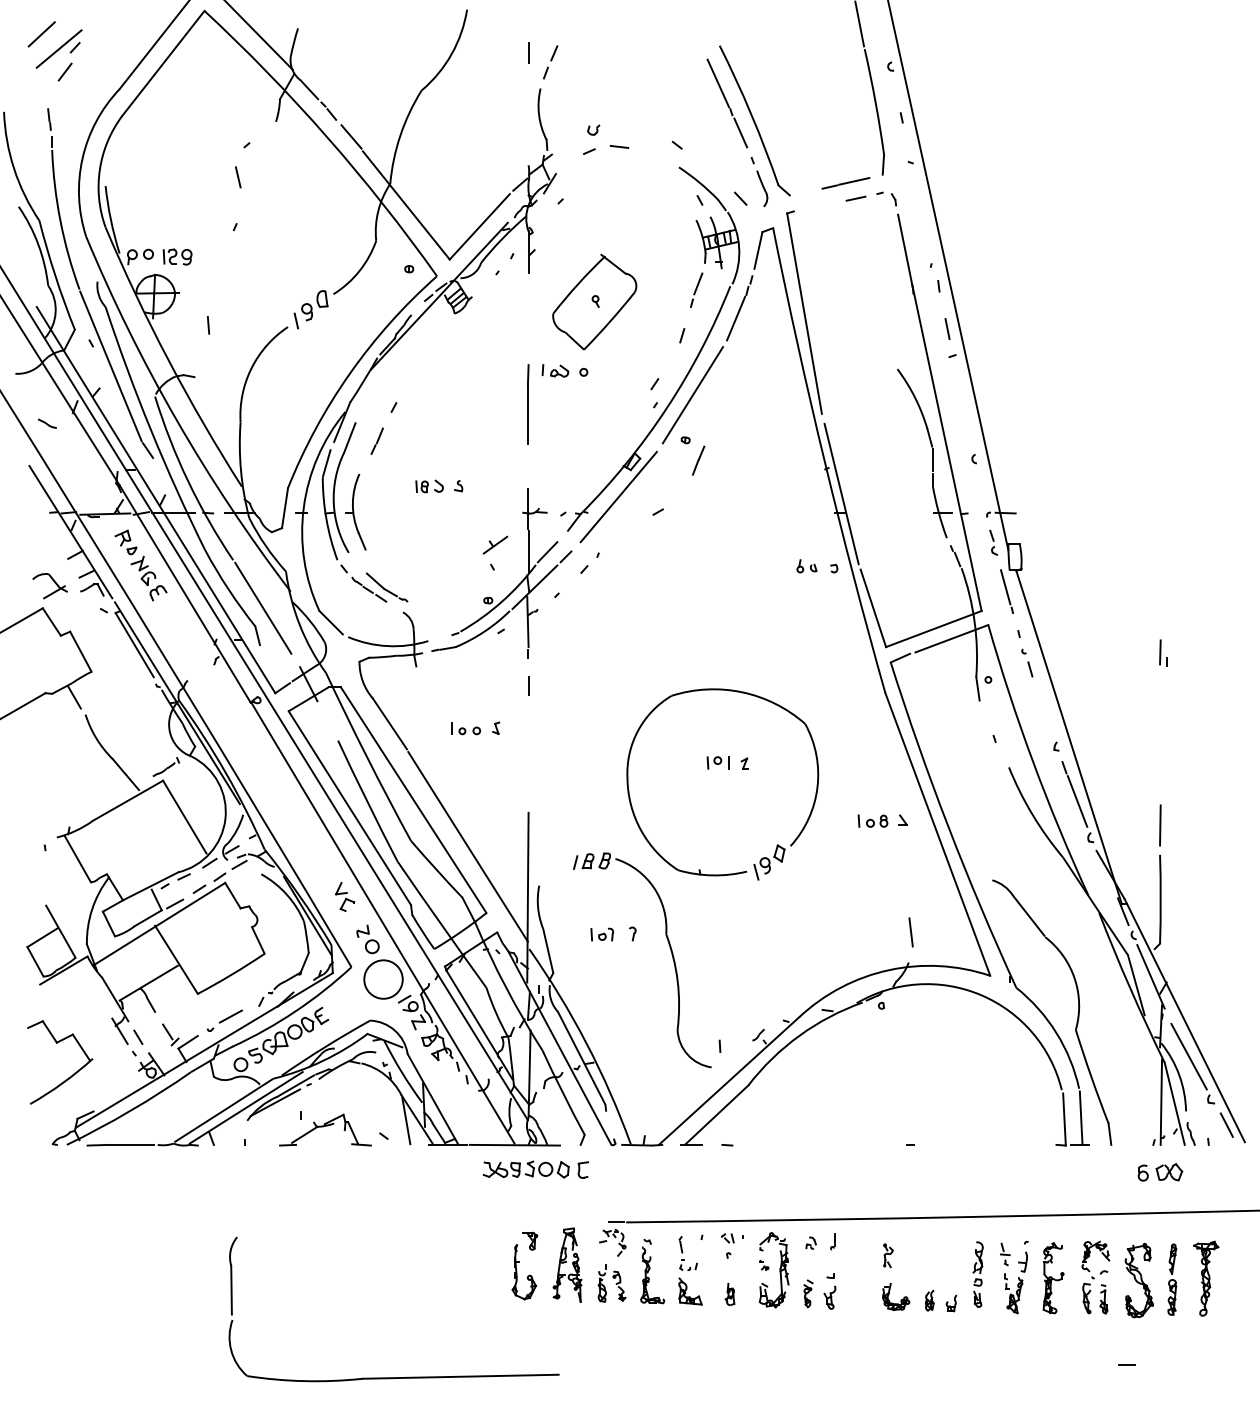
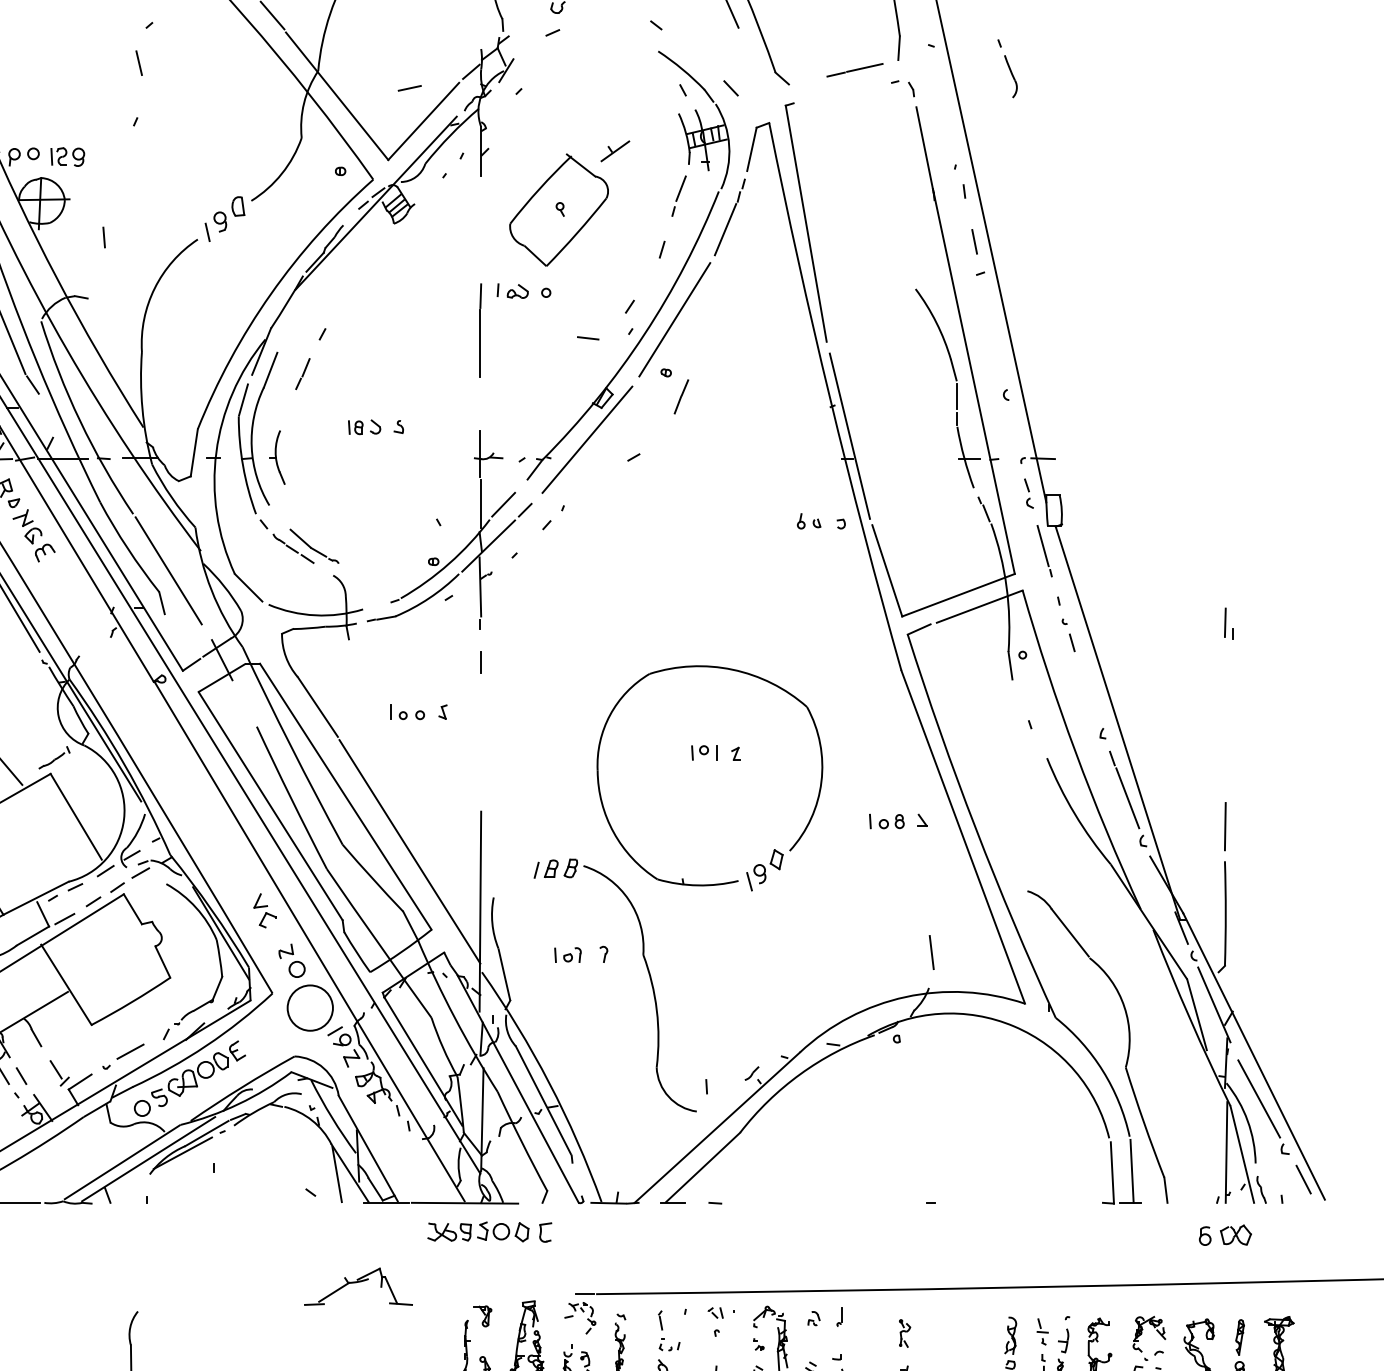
line: (619, 146) -> (588, 337), moved
part: (759, 182) -> (1007, 69), moved
line: (855, 198) -> (409, 88), moved
part: (355, 511) -> (277, 456), size x0.6
part: (495, 544) -> (615, 150), moved
part: (325, 1129) -> (358, 1286), moved

